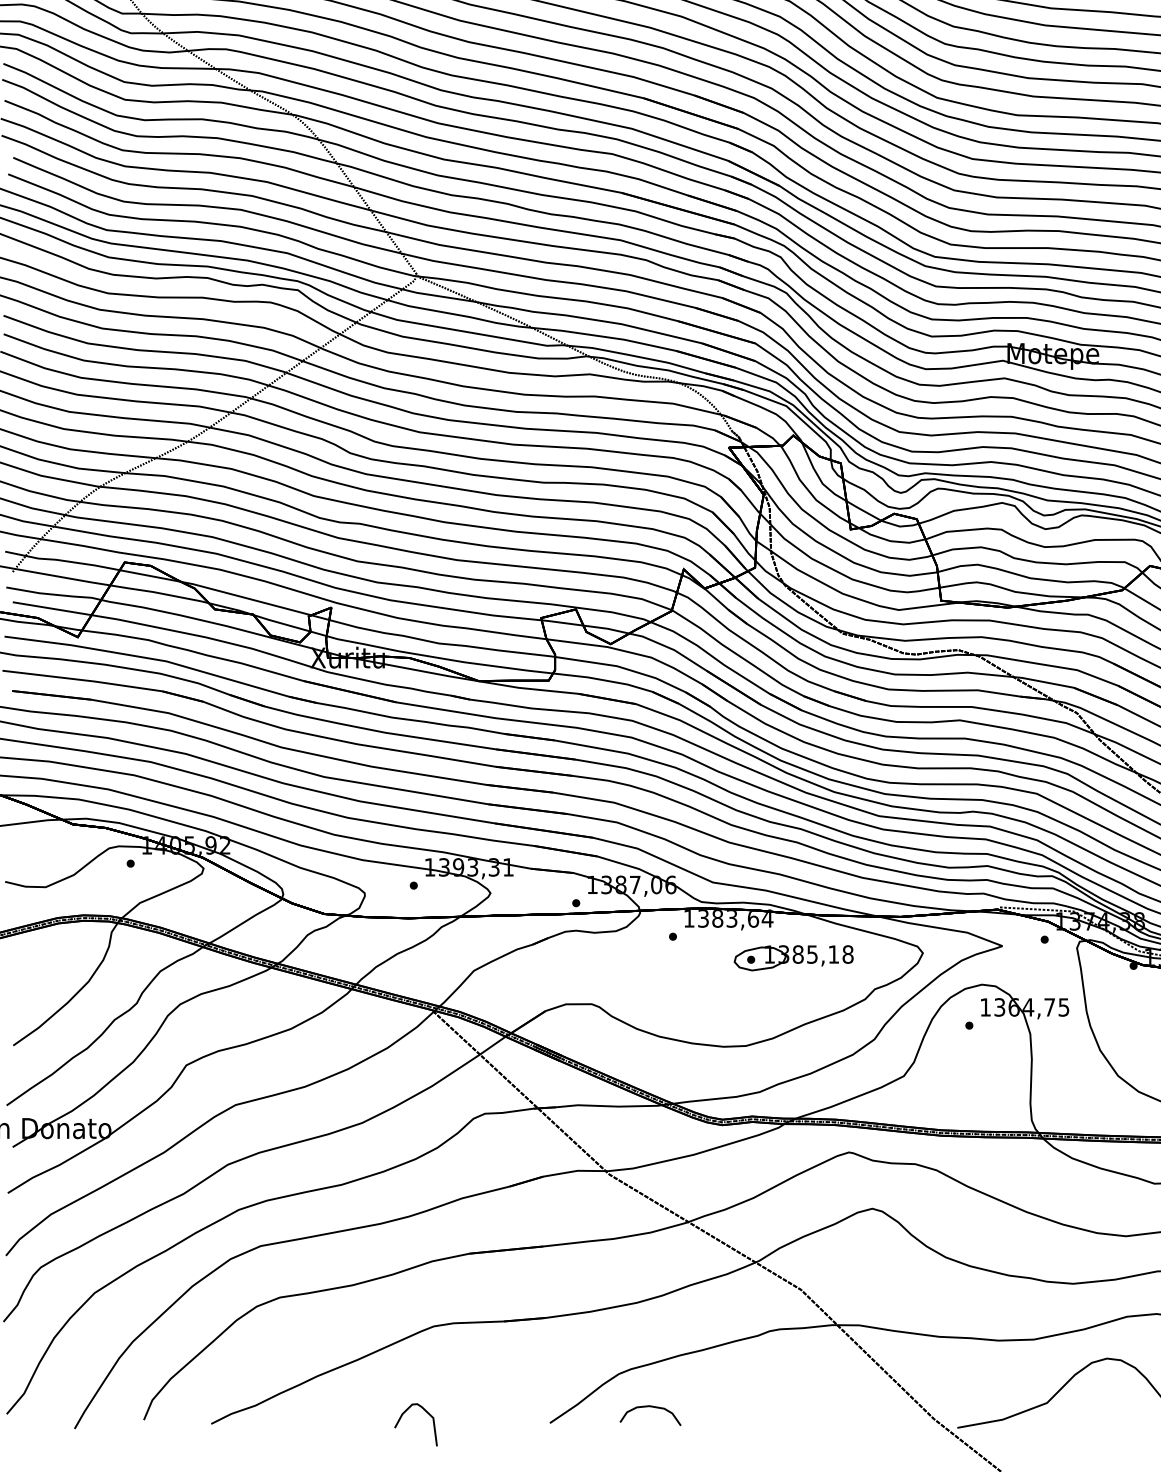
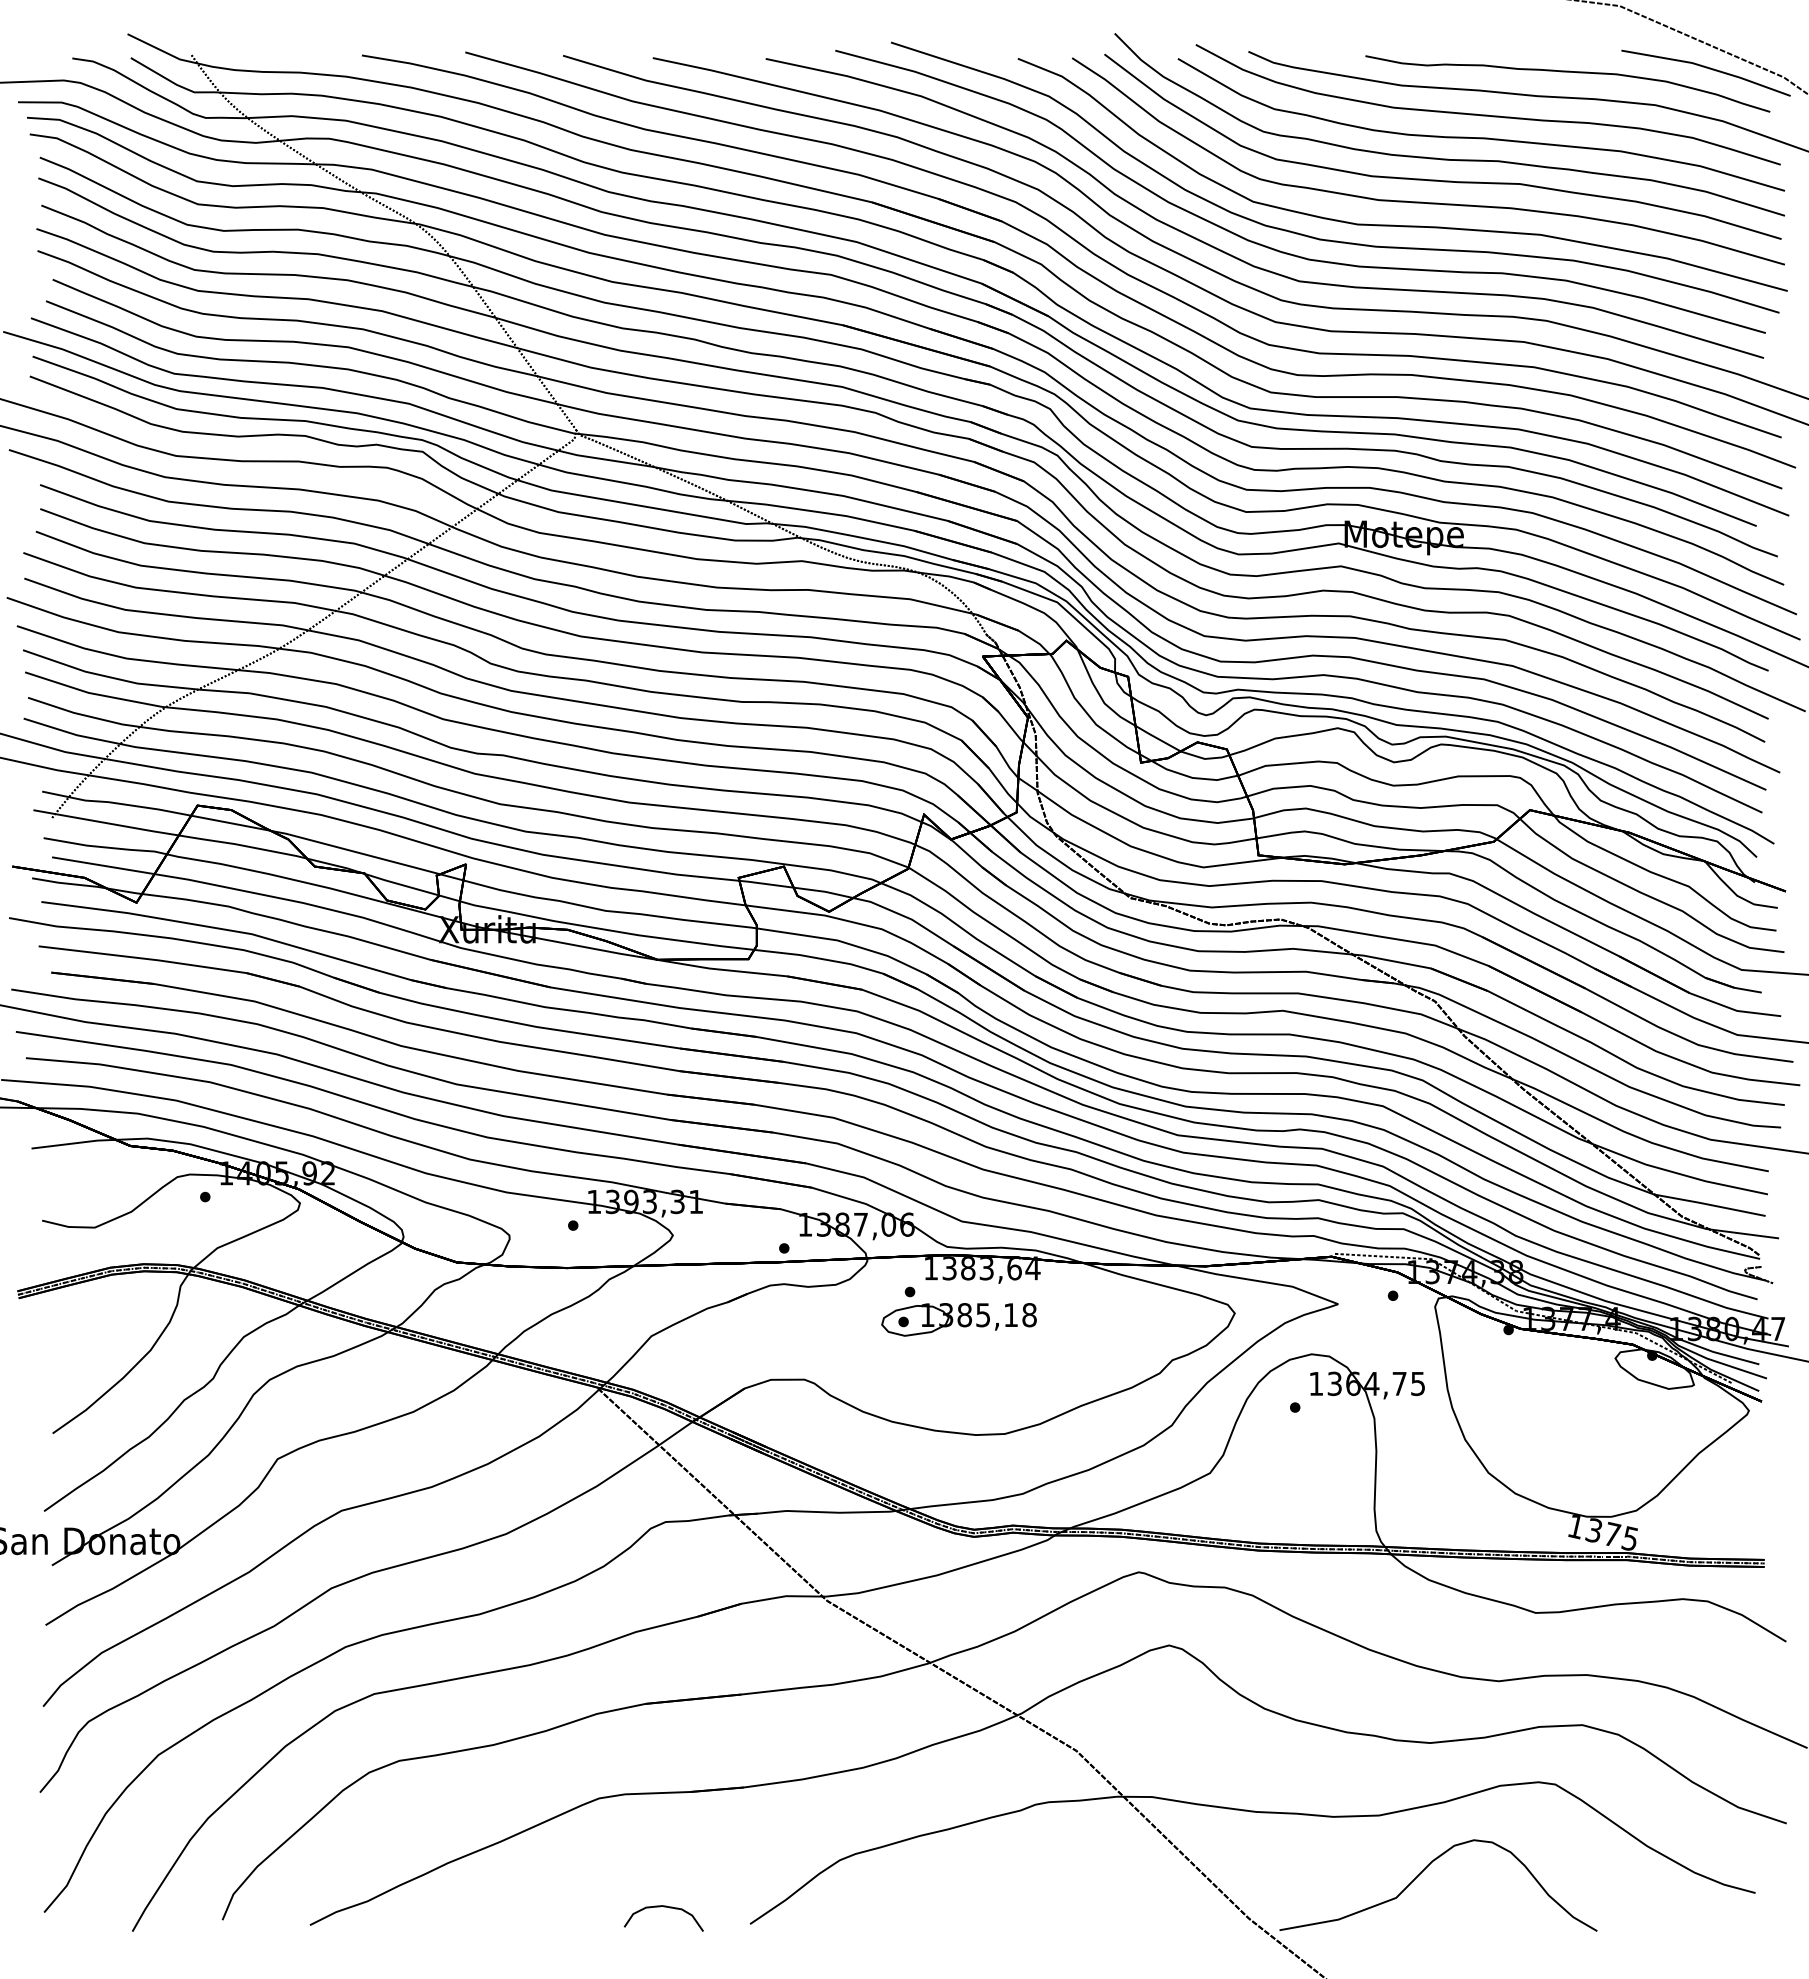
part: (793, 957) -> (958, 1319), moved
curve: (650, 1407) -> (663, 1907), moved
curve: (427, 1413) -> (590, 1911), removed

